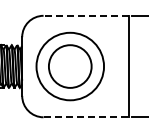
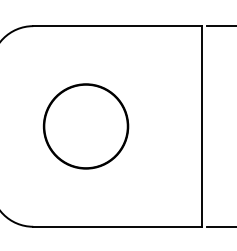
line: (86, 15) -> (118, 25), dashed -> solid
circle: (70, 66) -> (86, 126), size x0.62
line: (86, 117) -> (118, 227), dashed -> solid

